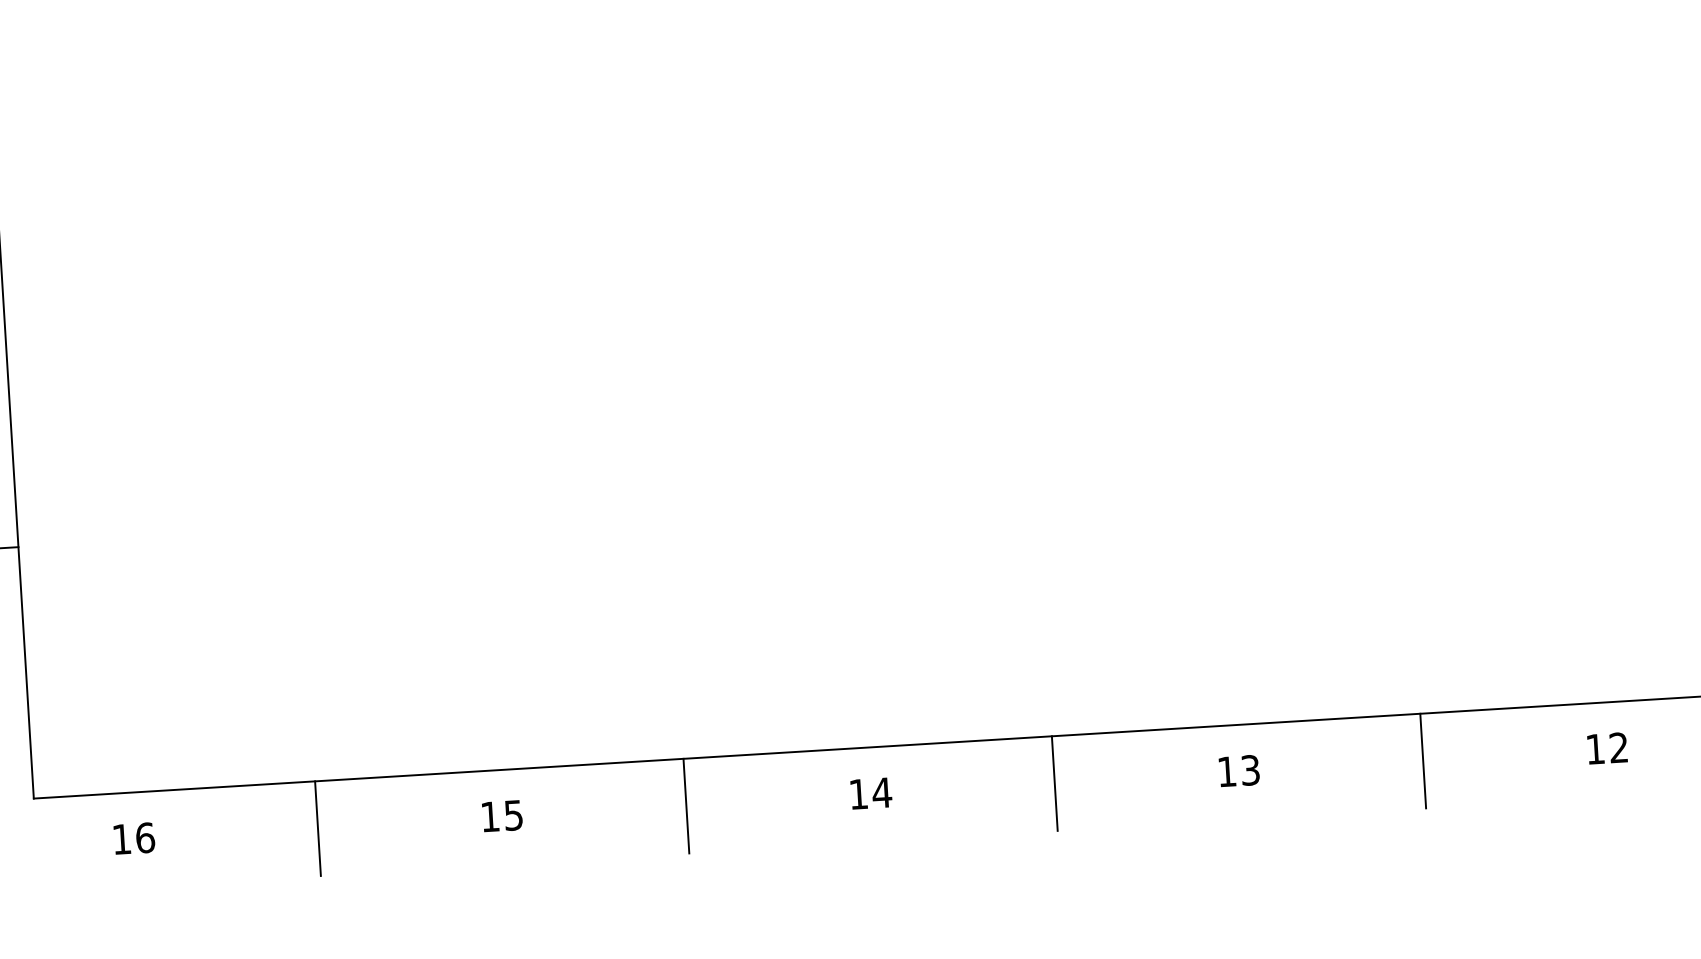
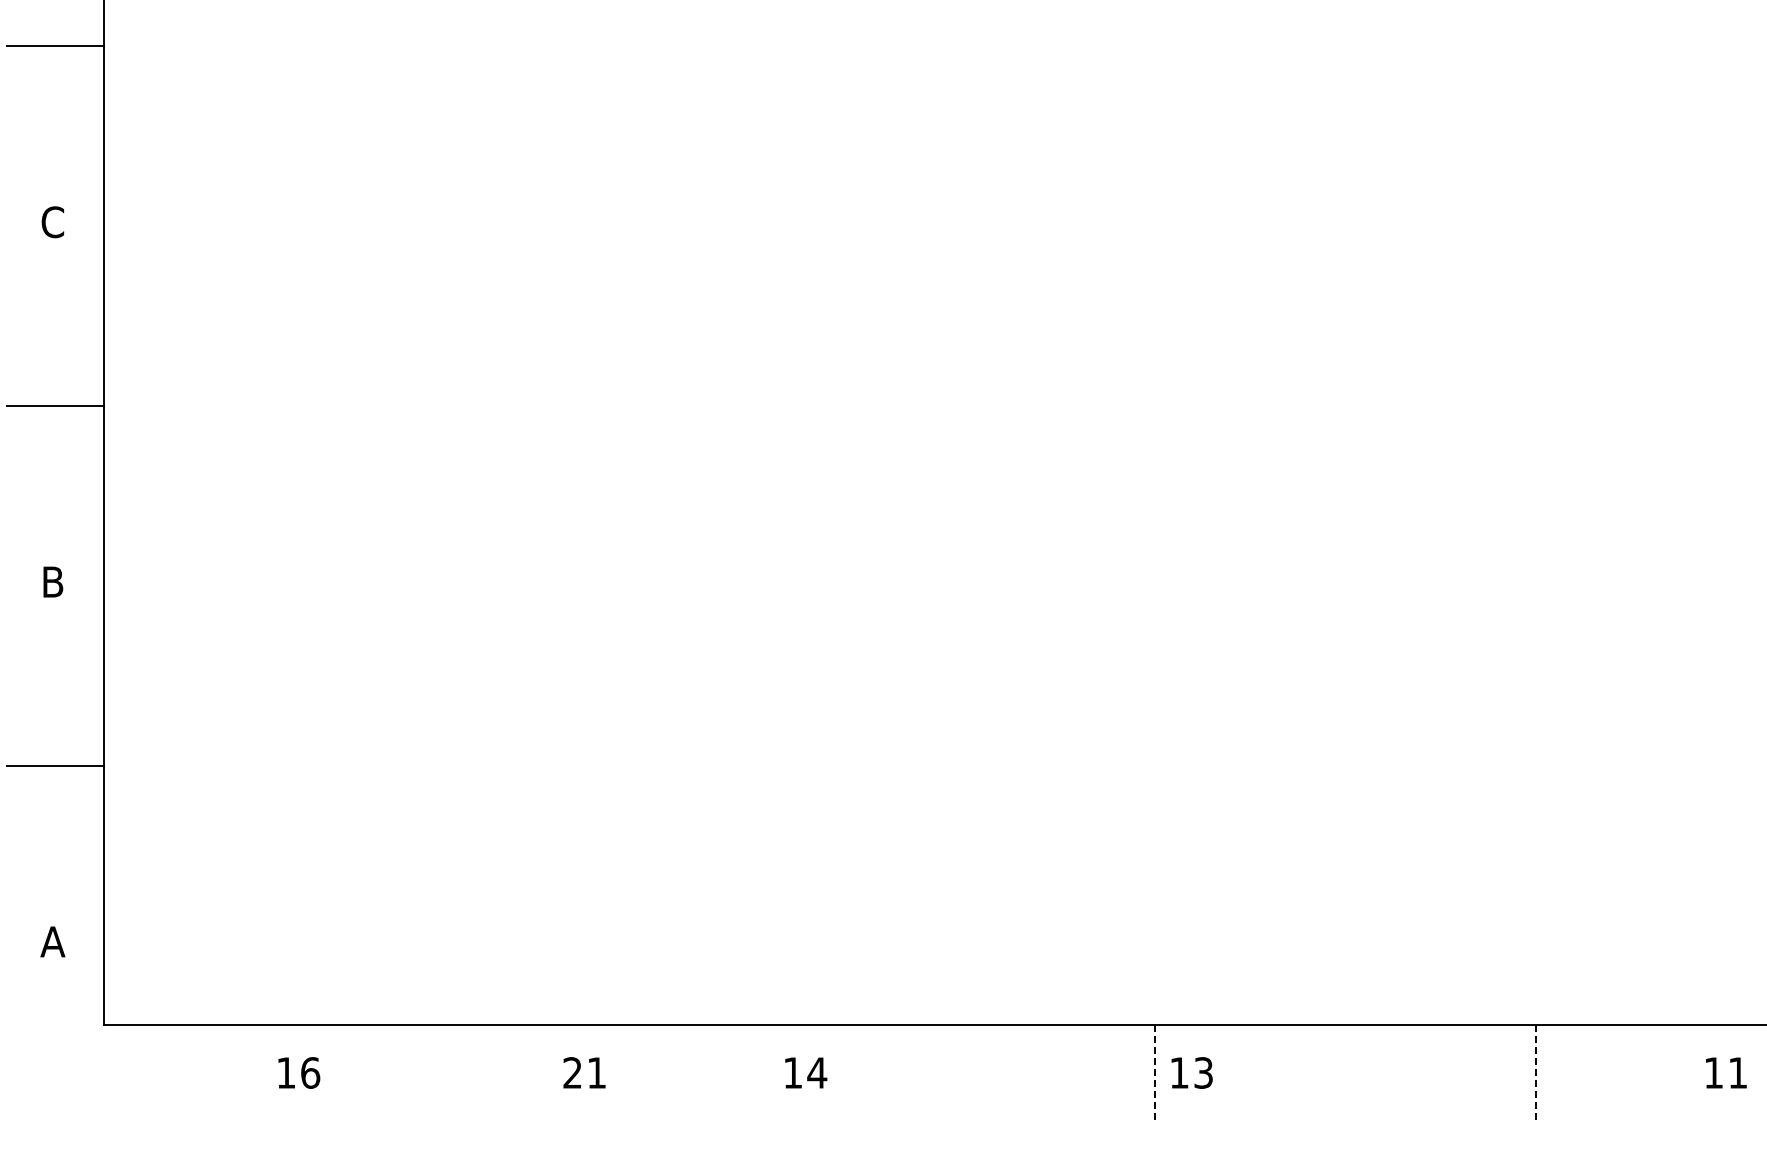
text: (1618, 747) -> (1737, 1072), 12 -> 11
line: (1422, 761) -> (1535, 1074), solid -> dashed
text: (1238, 770) -> (1191, 1072), moved
line: (1054, 783) -> (1155, 1074), solid -> dashed
text: (871, 793) -> (806, 1072), moved
line: (686, 806) -> (775, 1074), removed
text: (501, 815) -> (584, 1072), 15 -> 21
line: (317, 828) -> (394, 1074), removed
text: (134, 838) -> (299, 1072), moved

